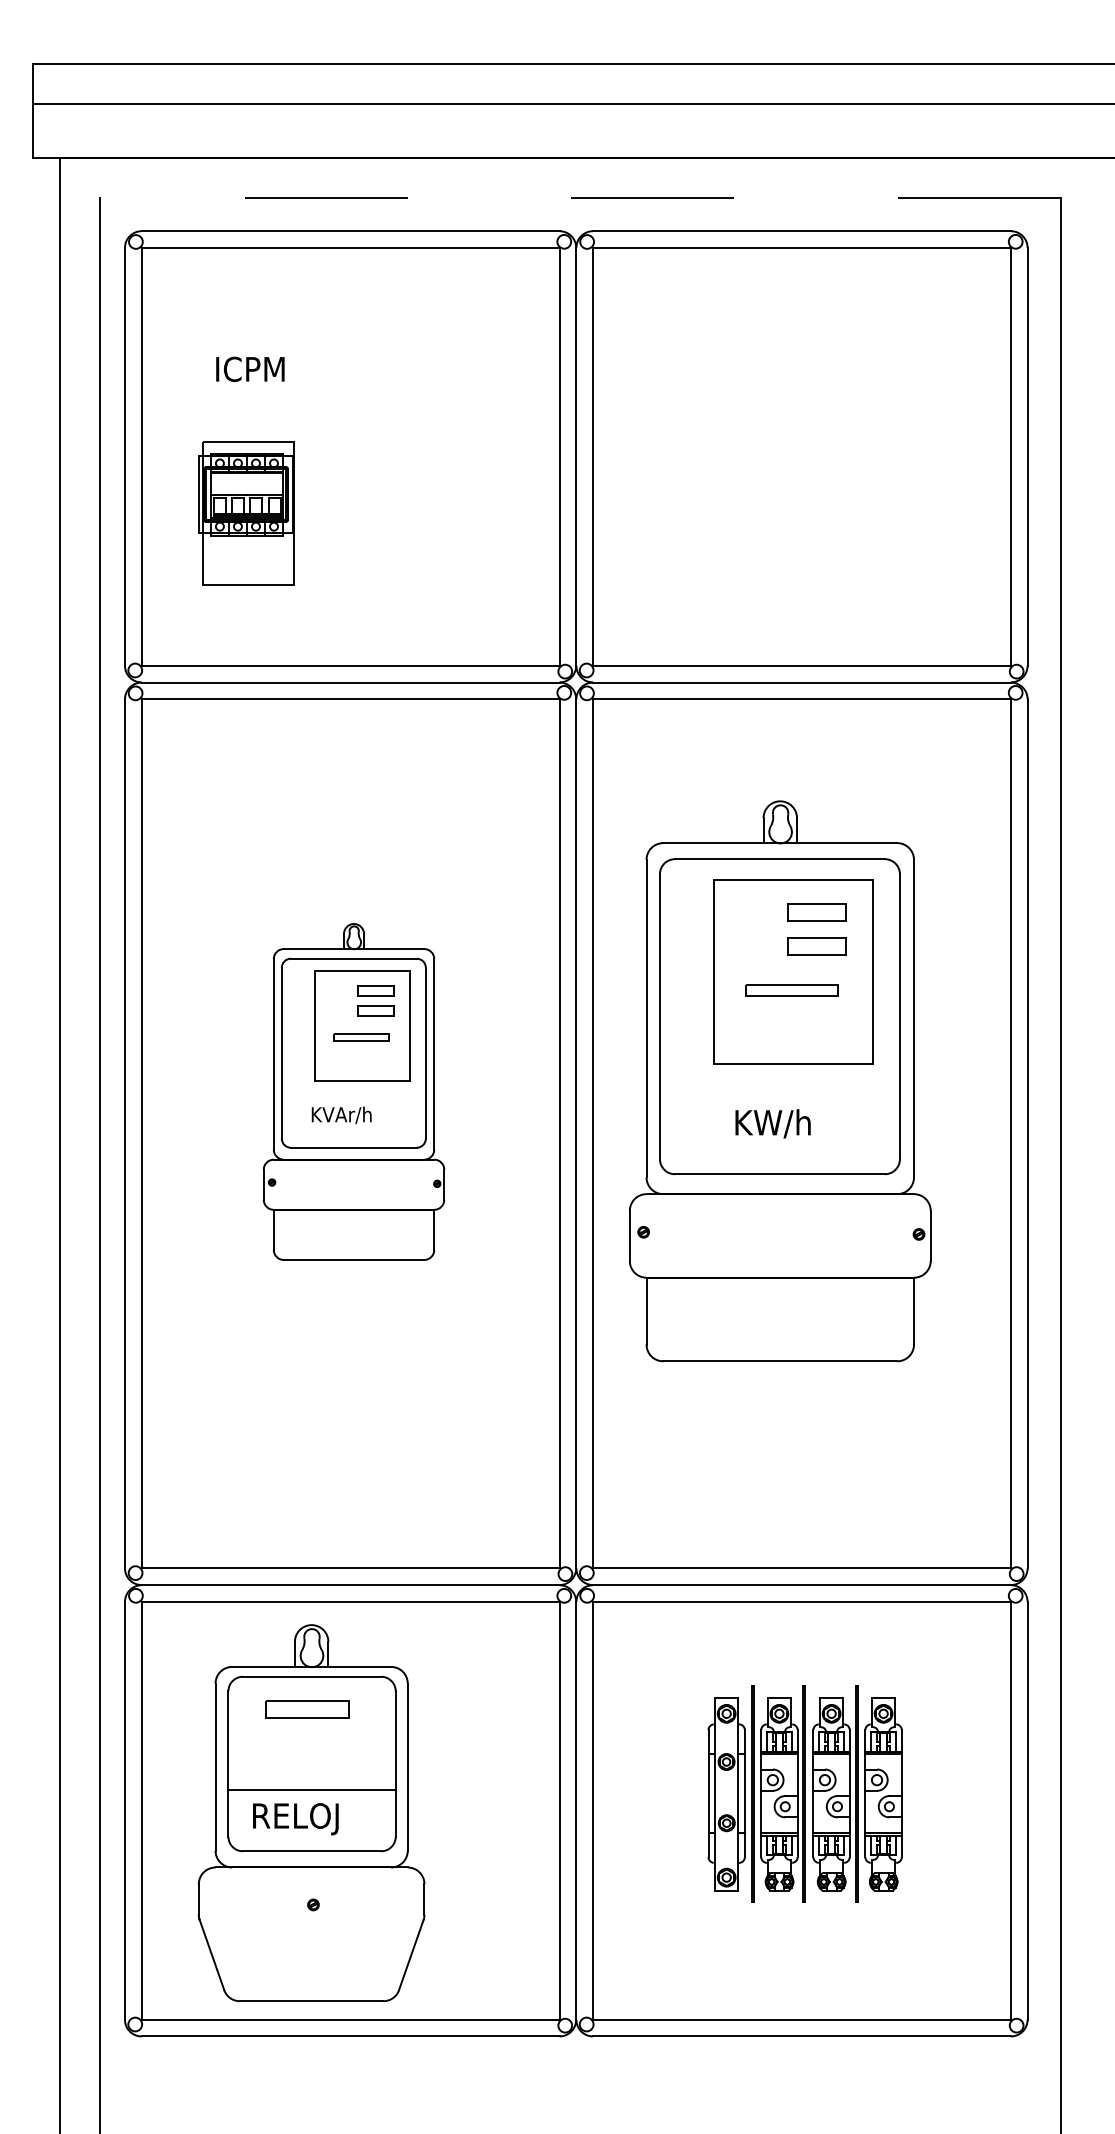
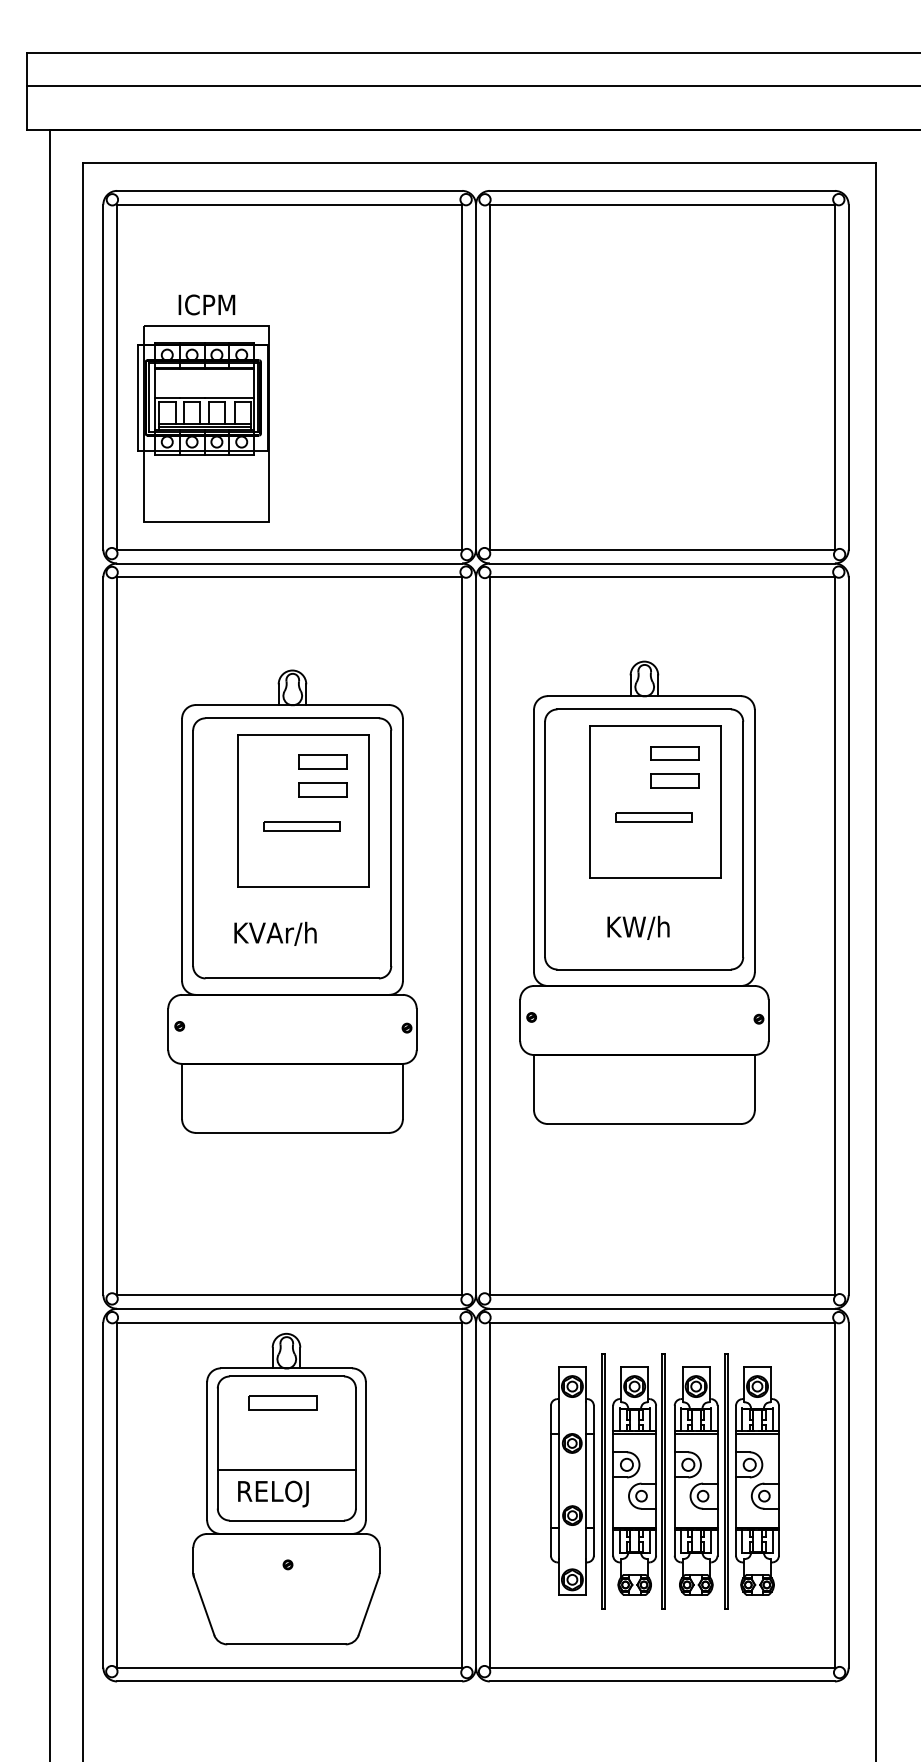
line: (580, 198) -> (479, 163), dashed -> solid
part: (246, 512) -> (203, 423), size x1.67
part: (354, 1091) -> (292, 901), size x1.67
part: (804, 1794) -> (664, 1481), size x1.43
part: (311, 1813) -> (286, 1489), moved

